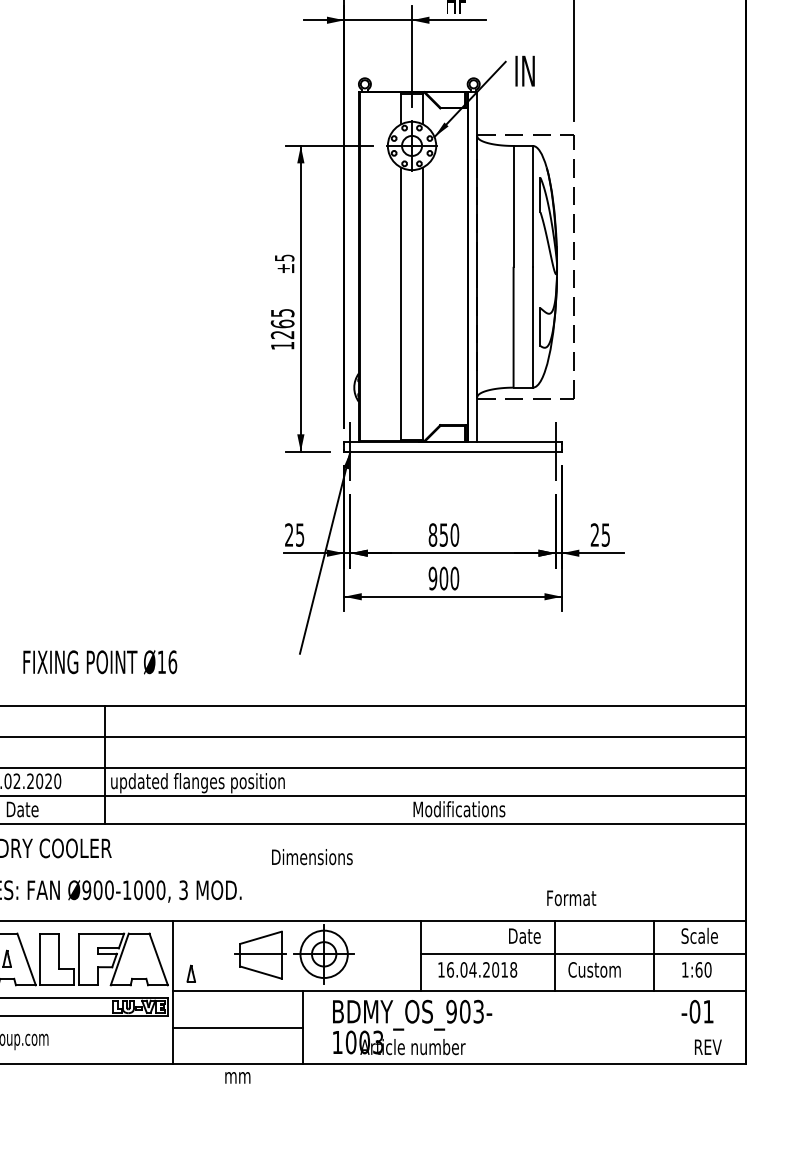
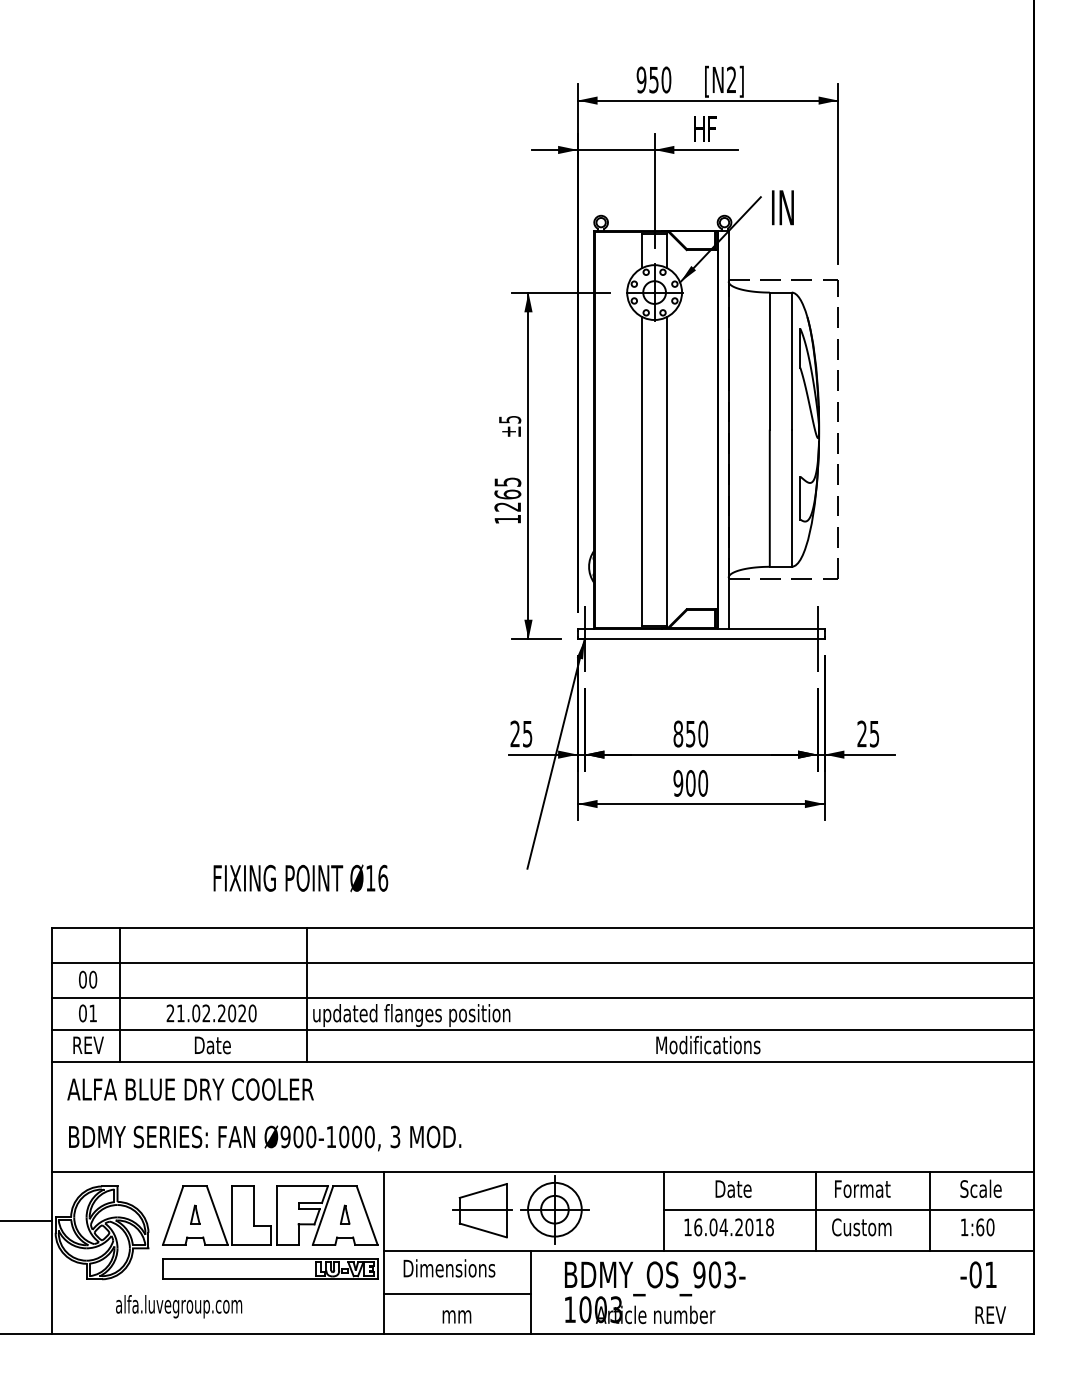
text: (312, 857) -> (449, 1268), moved
text: (571, 897) -> (862, 1188), moved
text: (524, 935) -> (733, 1188), moved
part: (191, 973) -> (345, 1214), moved
text: (237, 1077) -> (456, 1316), moved

